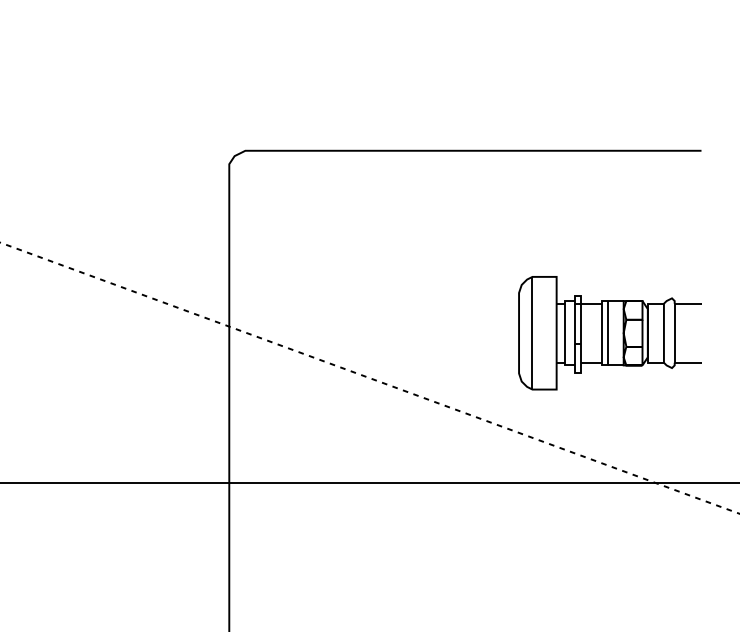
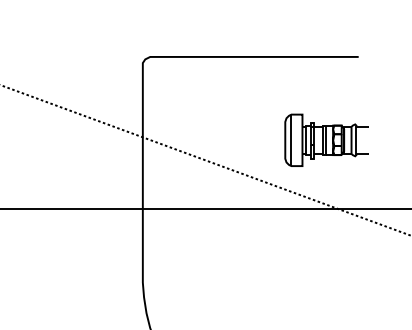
part: (609, 331) -> (326, 139), moved

